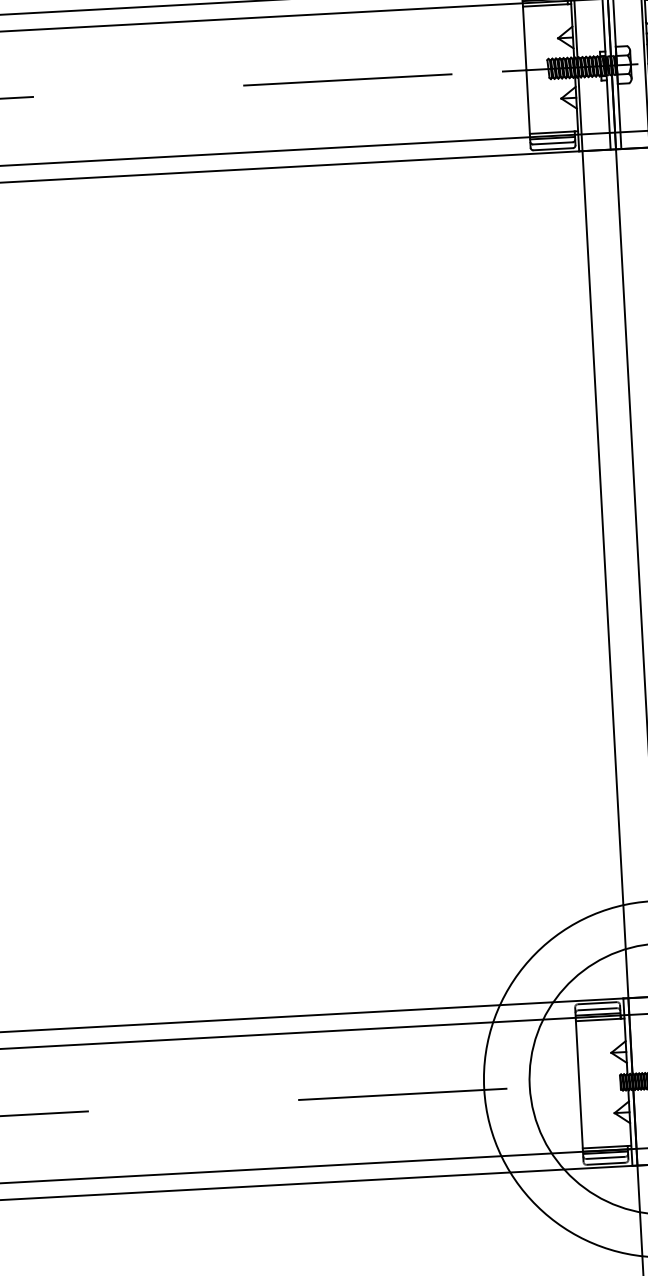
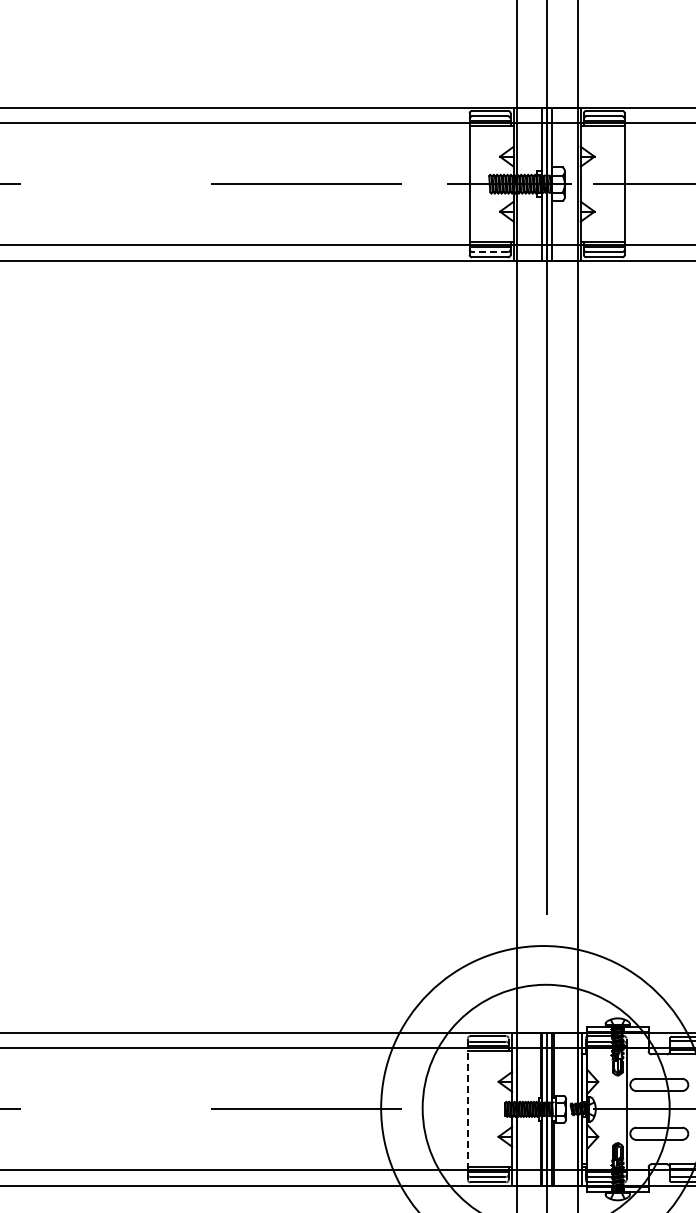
line: (552, 143) -> (489, 252), solid -> dashed
line: (578, 1083) -> (467, 1108), solid -> dashed

